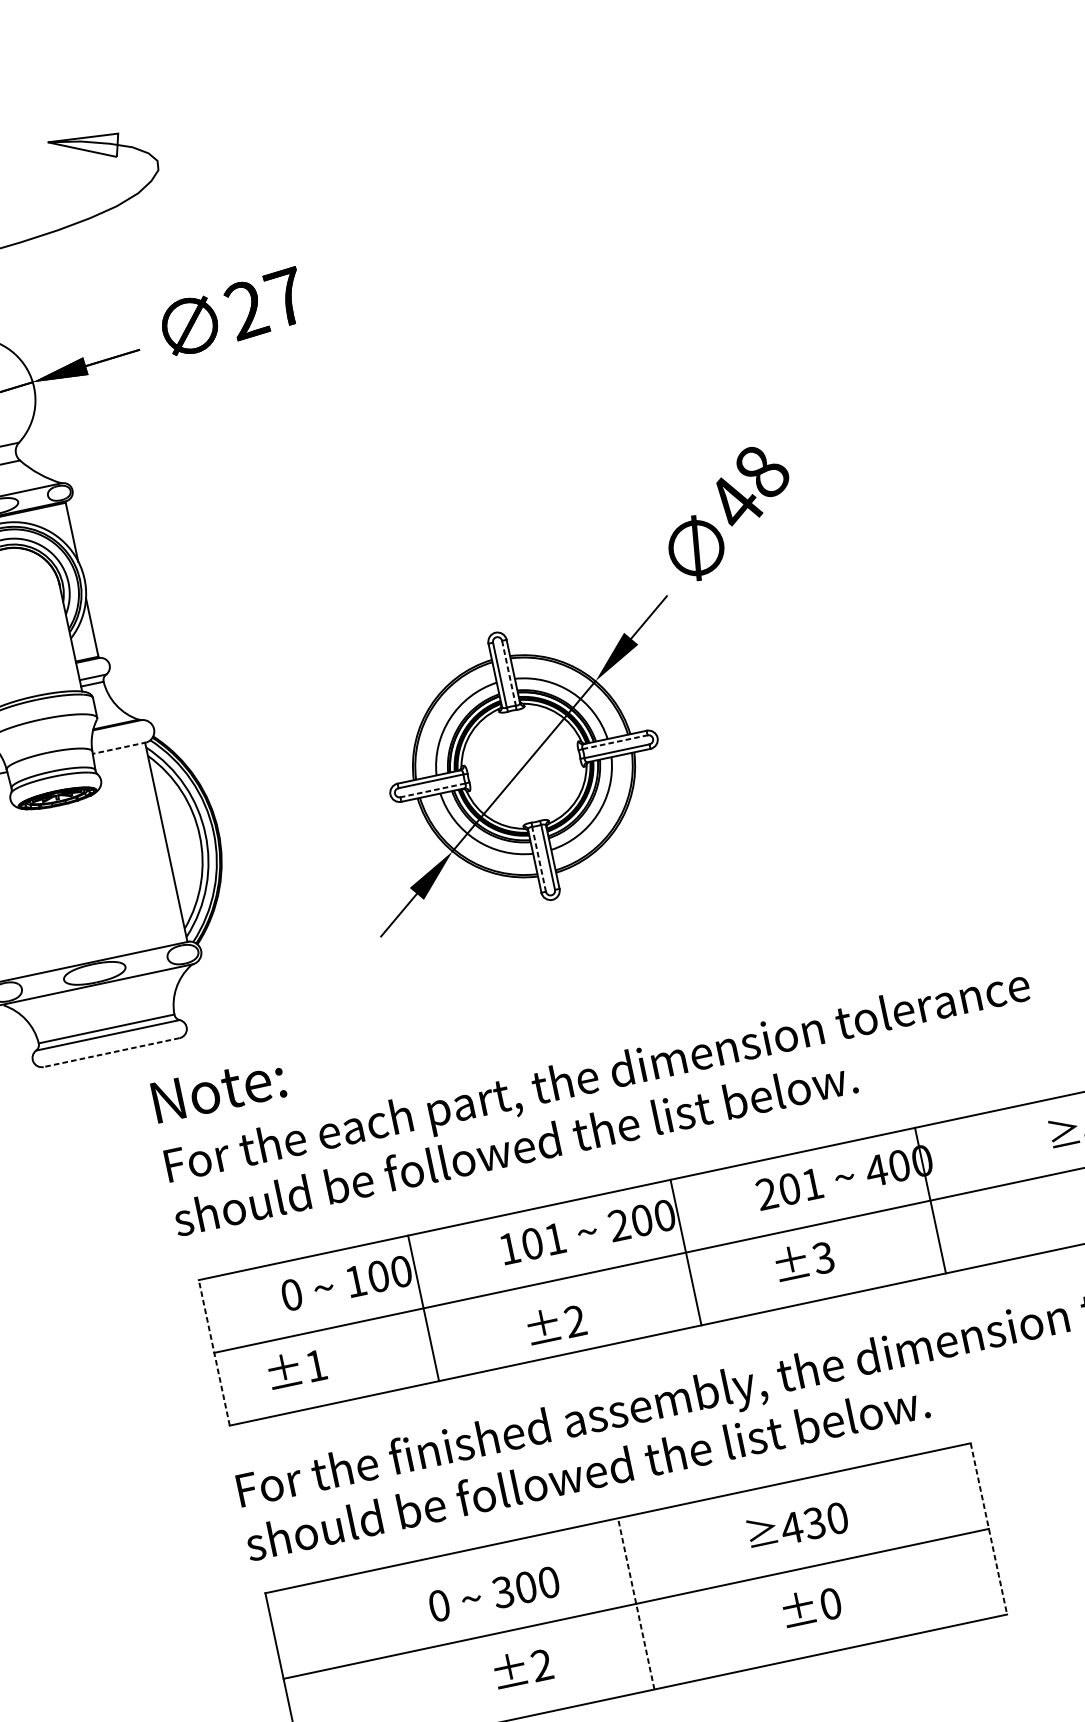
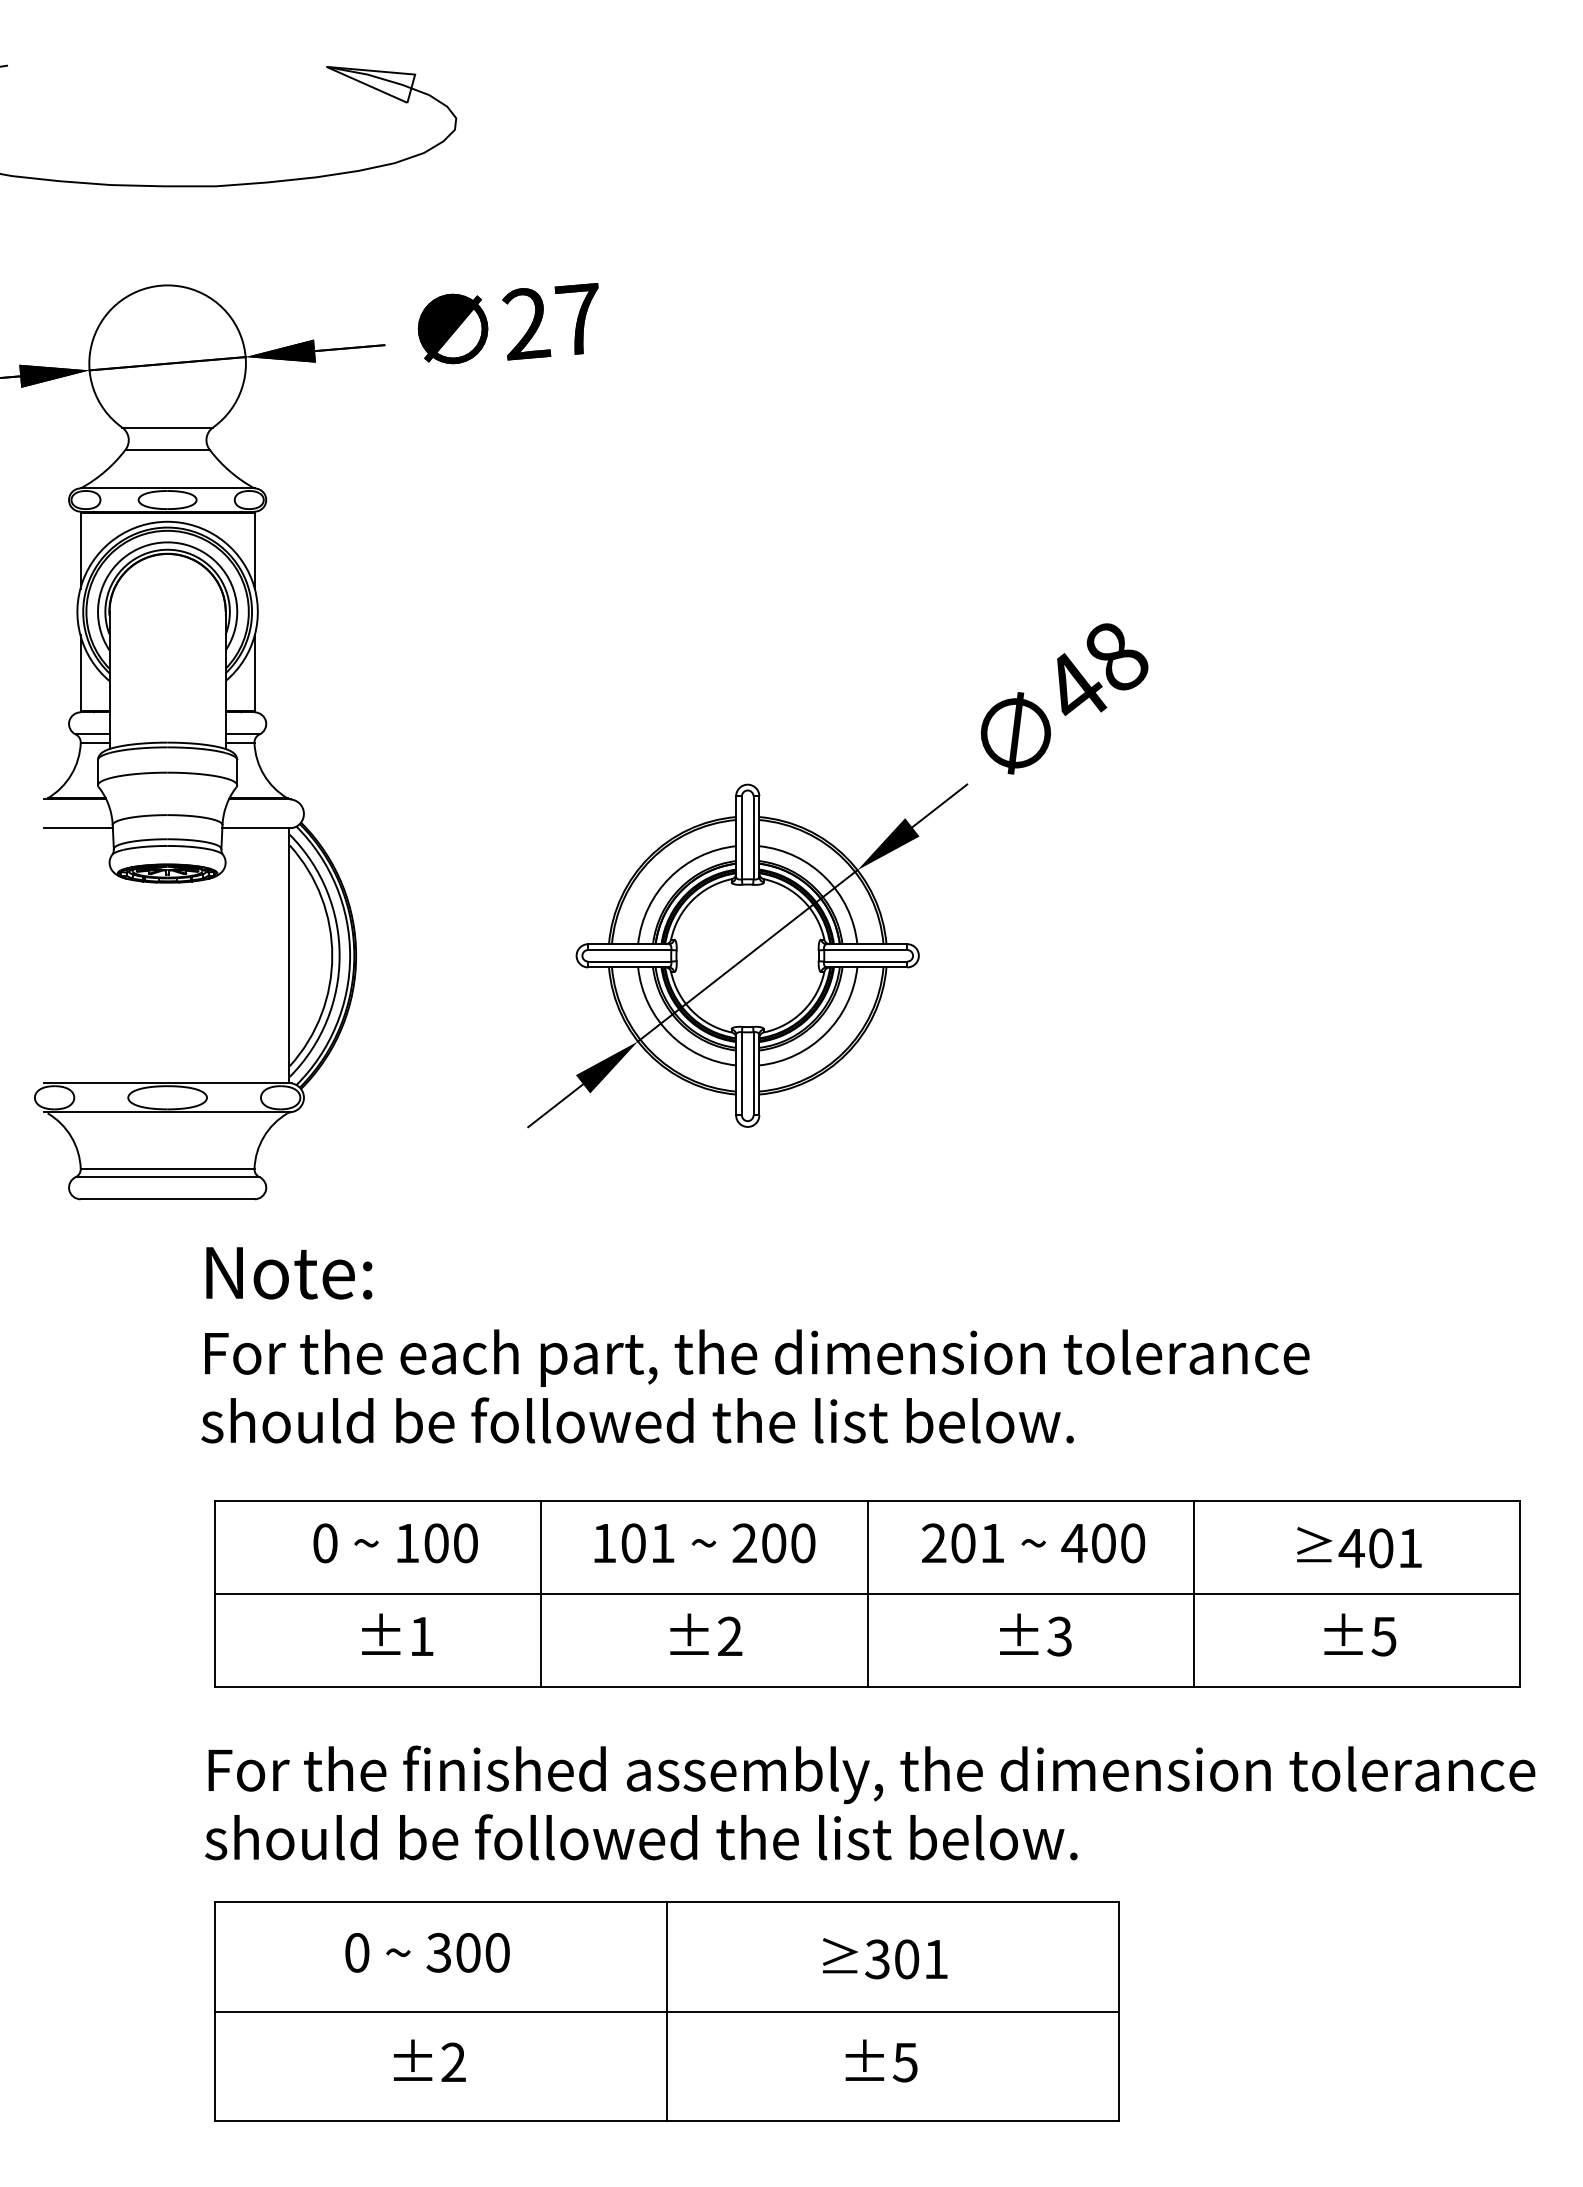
line: (508, 673) -> (753, 837), dashed -> solid
line: (615, 742) -> (865, 950), dashed -> solid
line: (120, 748) -> (257, 828), dashed -> solid
line: (432, 790) -> (629, 961), dashed -> solid
line: (538, 859) -> (741, 1073), dashed -> solid
line: (111, 1052) -> (167, 1199), dashed -> solid
line: (930, 1200) -> (1193, 1593), moved
line: (685, 1252) -> (867, 1593), moved
text: (804, 1260) -> (1035, 1634), moved
line: (423, 1307) -> (541, 1593), moved
text: (556, 1323) -> (706, 1634), moved
line: (214, 1352) -> (215, 1593), dashed -> solid
text: (296, 1368) -> (397, 1634), moved
text: (814, 1523) -> (906, 1959), 430 -> 301
line: (988, 1528) -> (1118, 2011), dashed -> solid
text: (494, 1593) -> (427, 1952), moved
line: (636, 1603) -> (667, 2011), dashed -> solid
text: (830, 1604) -> (904, 2062), ±0 -> ±5
text: (522, 1667) -> (429, 2060), moved

